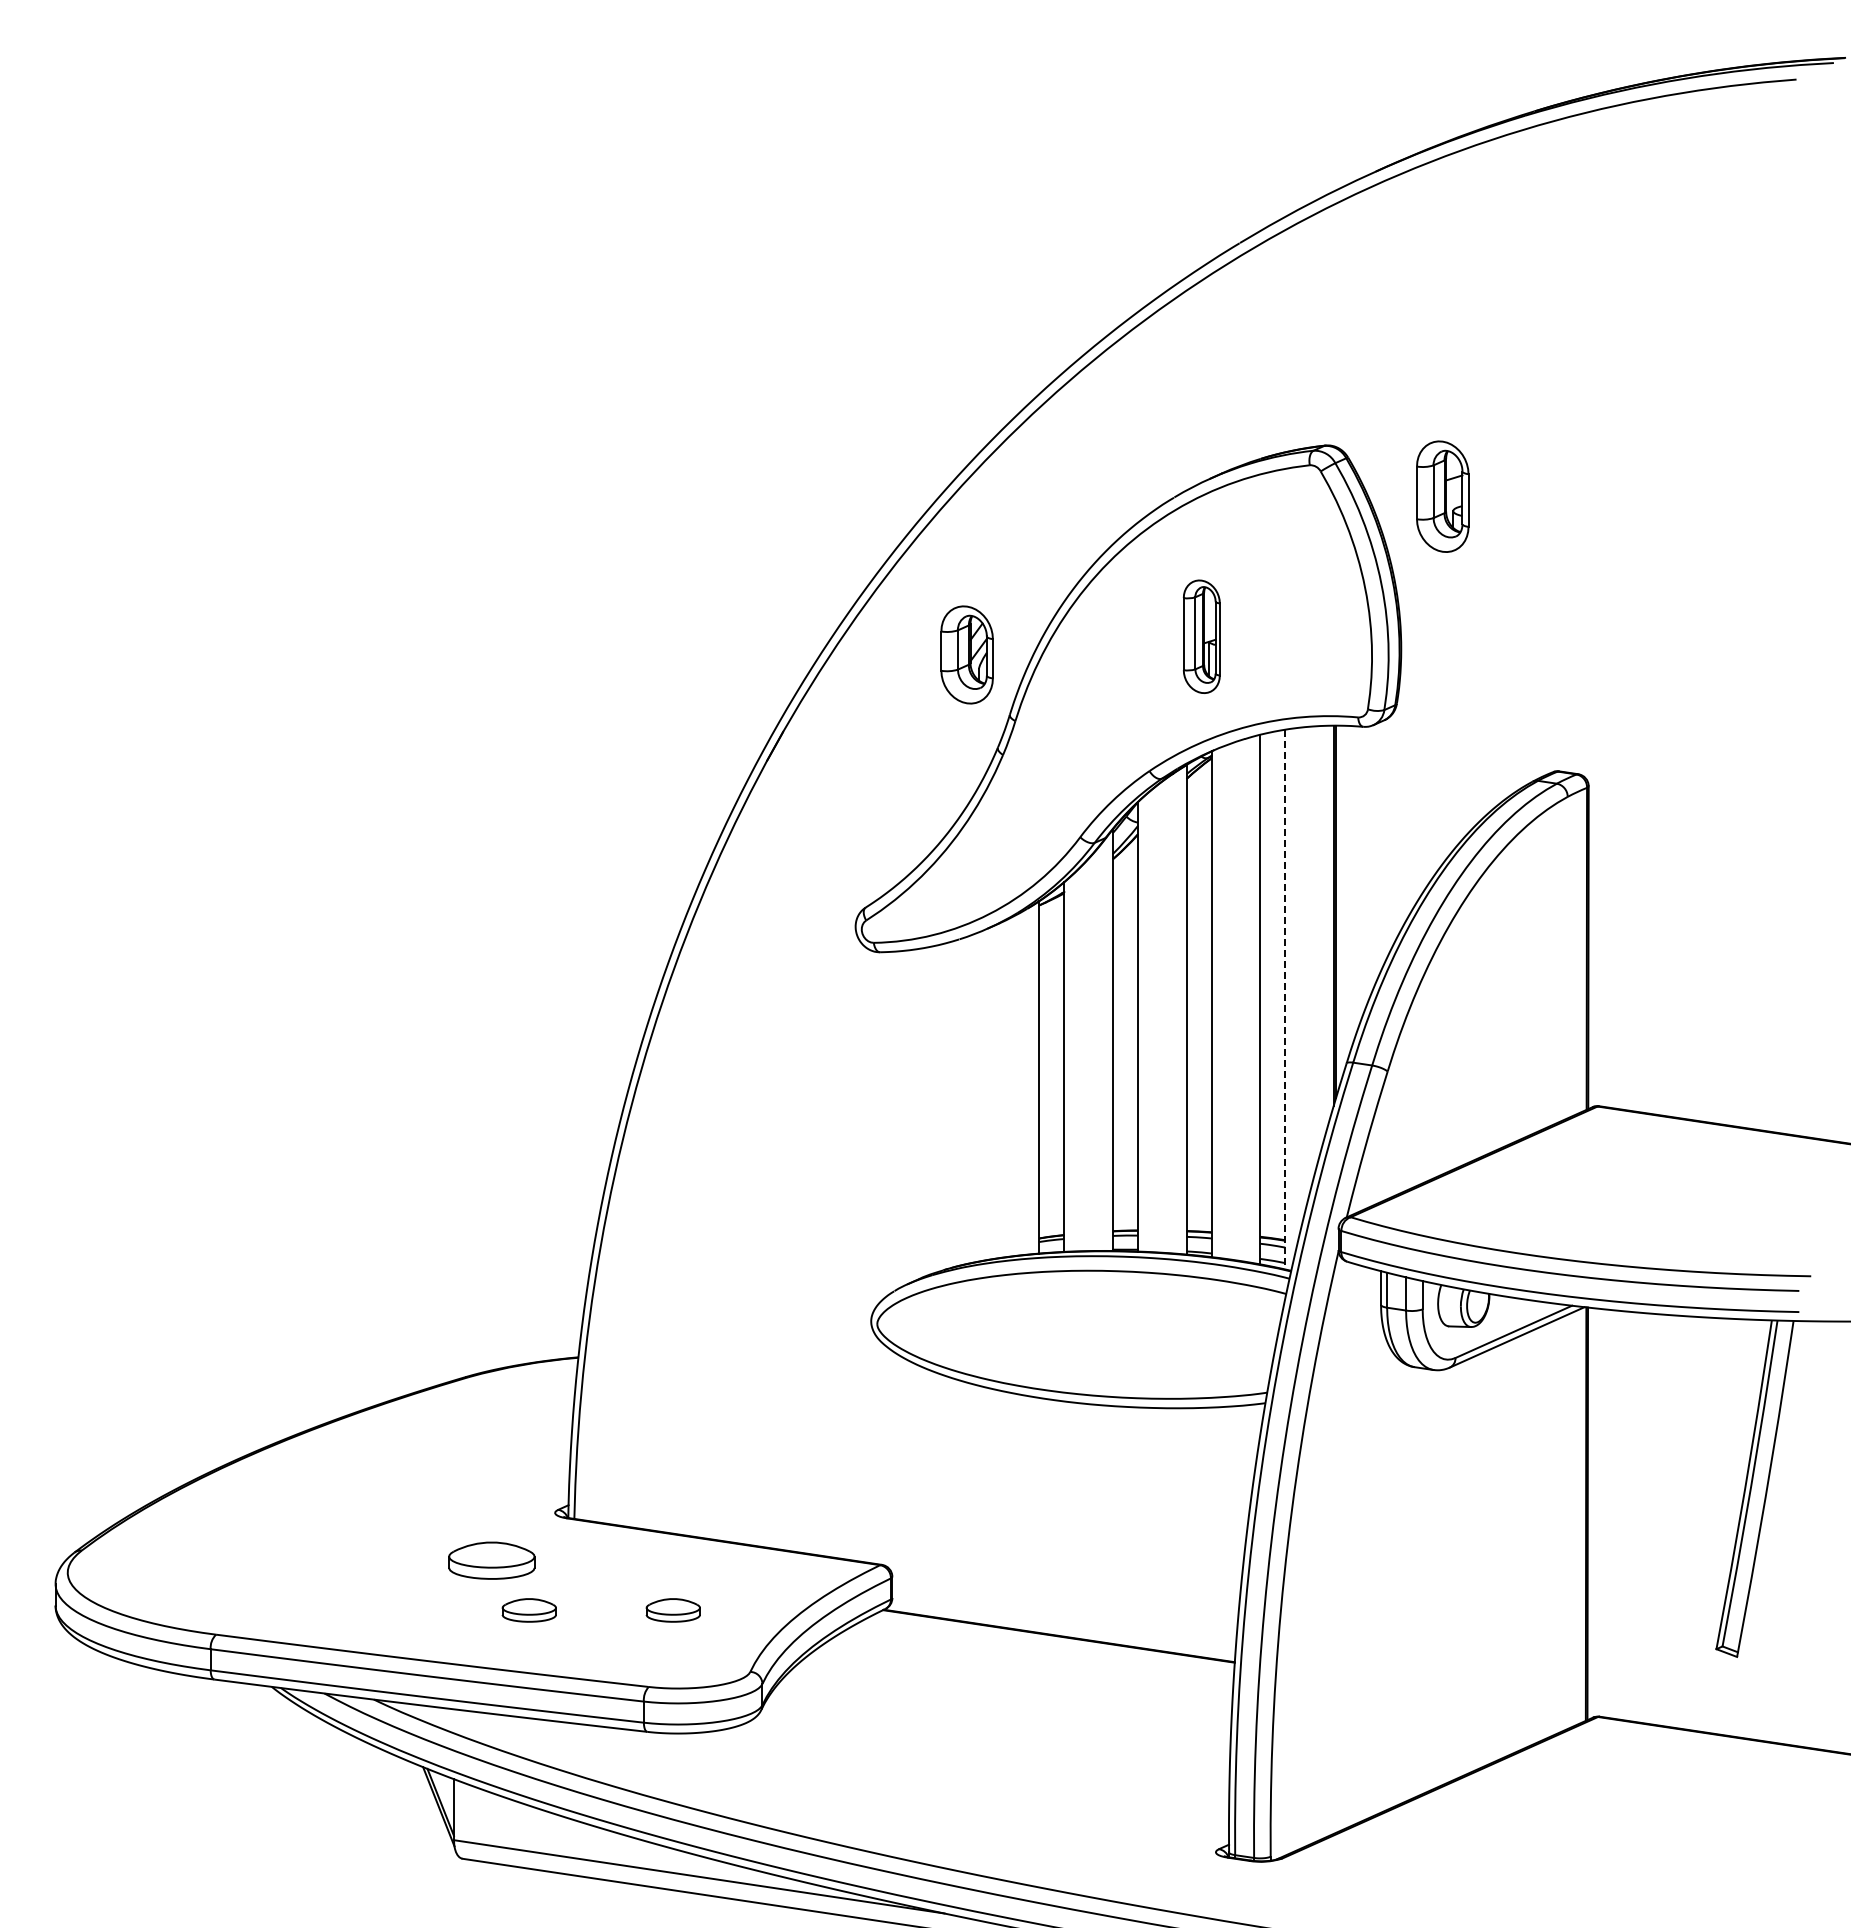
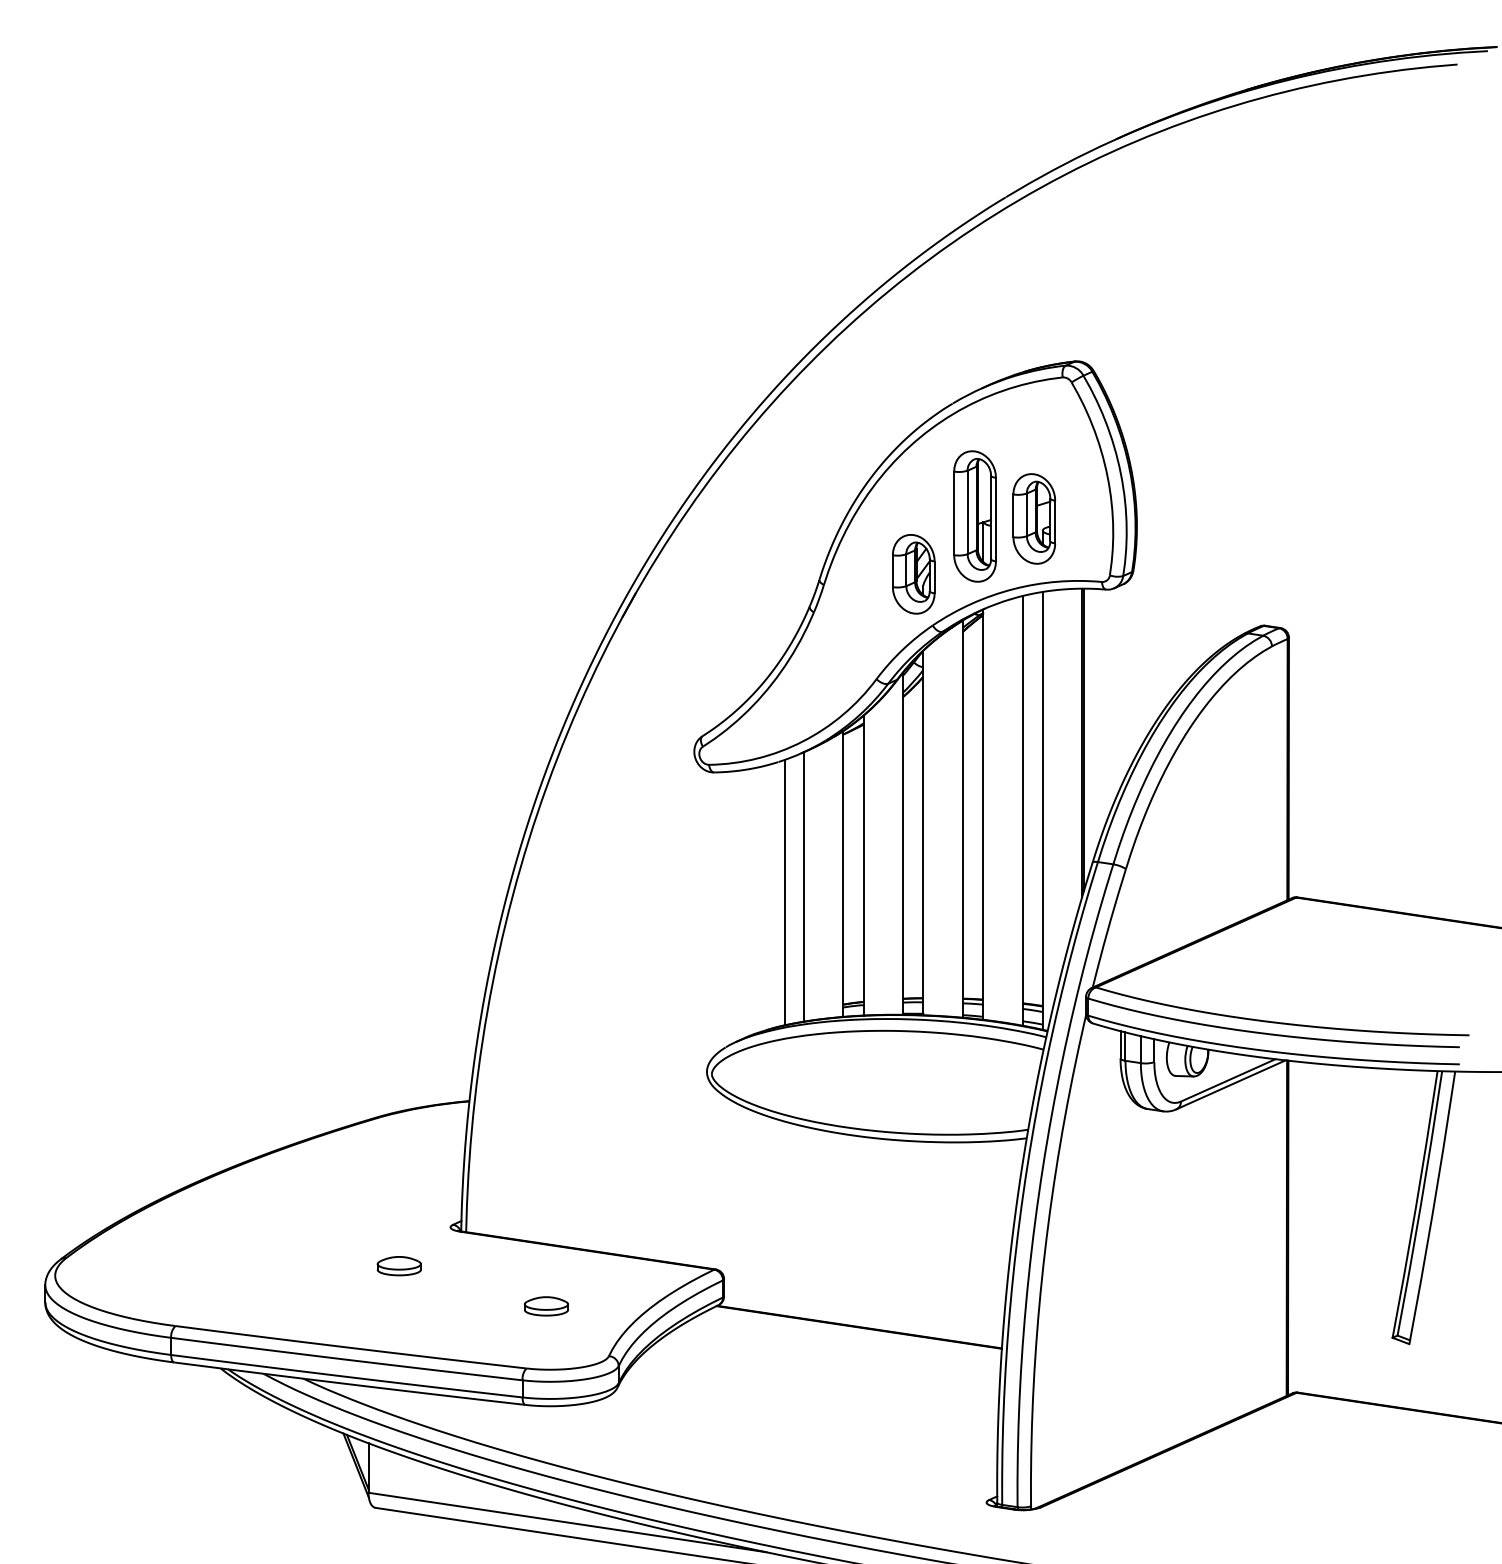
part: (1442, 496) -> (1034, 518), moved
part: (1201, 636) -> (974, 516), size x1.43
part: (966, 654) -> (913, 573), moved
line: (1285, 999) -> (1043, 810), dashed -> solid
line: (990, 1093) -> (803, 887), added
line: (967, 1099) -> (785, 891), added
part: (491, 1560) -> (398, 1265), size x0.62
part: (528, 1610) -> (428, 1306), removed

